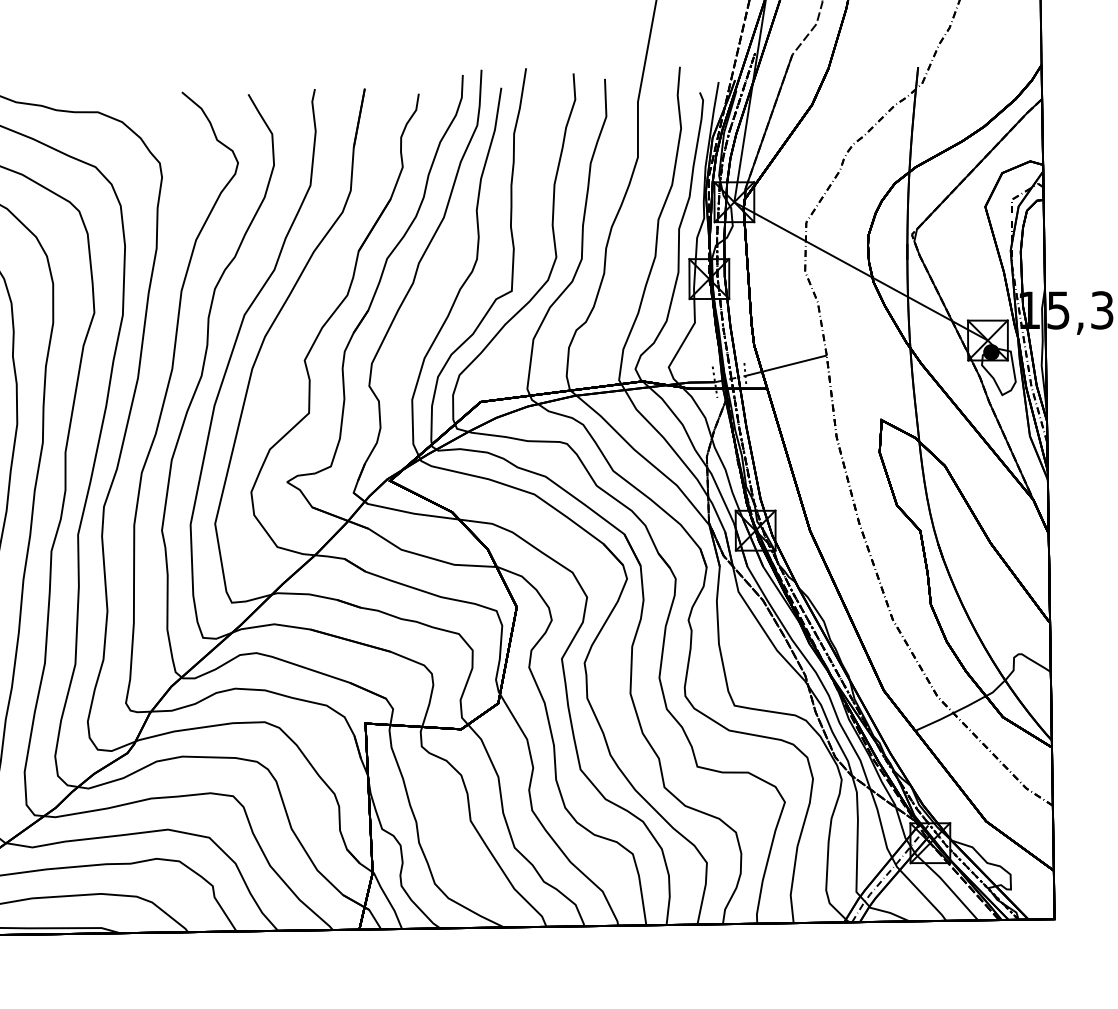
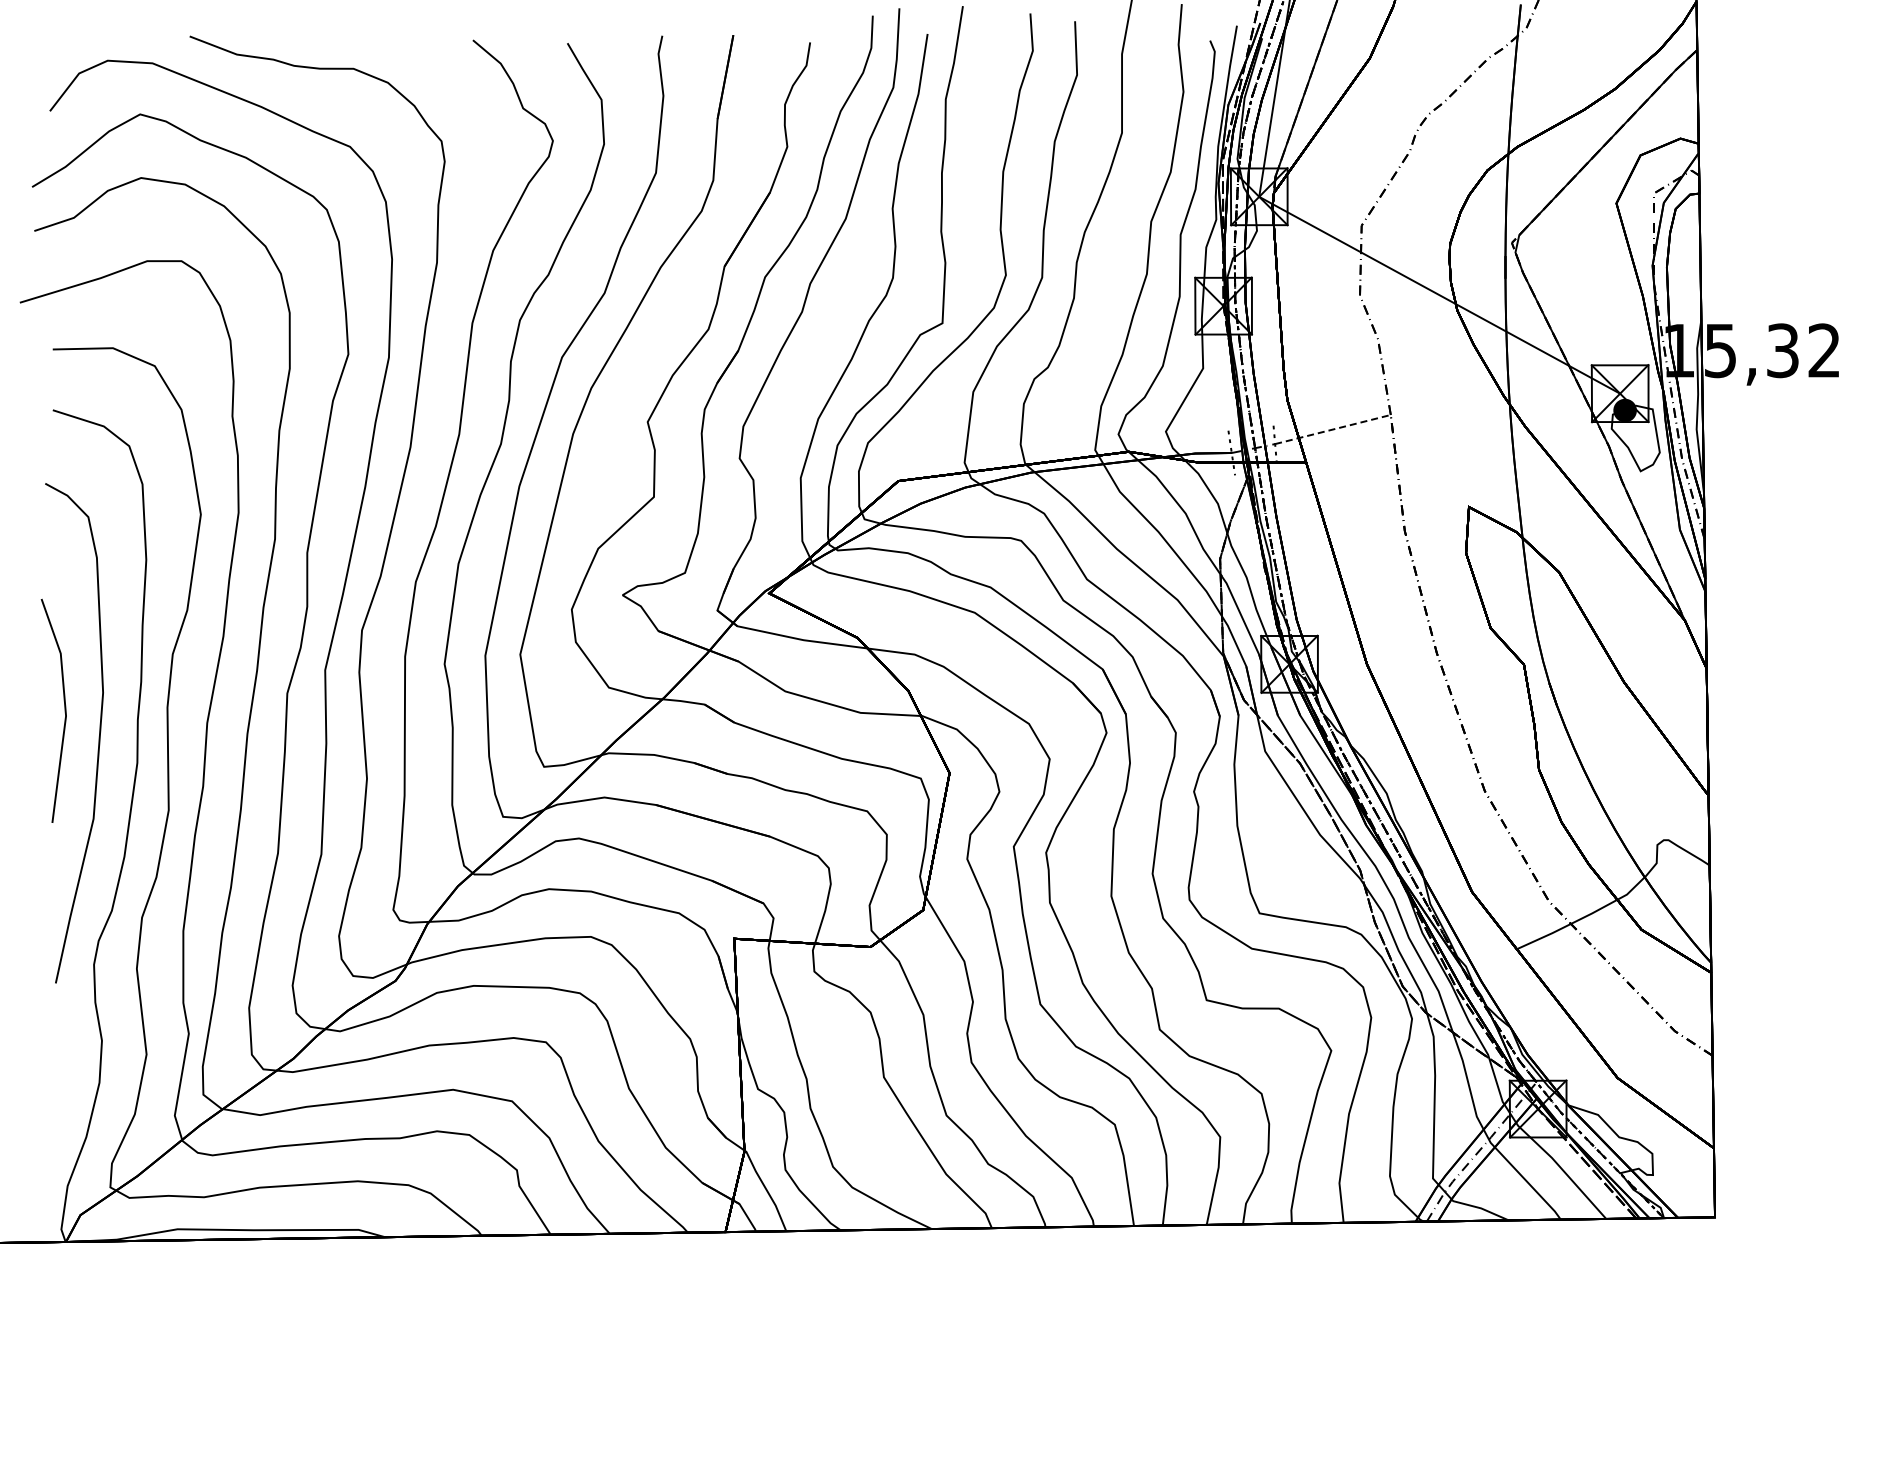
line: (785, 365) -> (1332, 429), solid -> dashed

